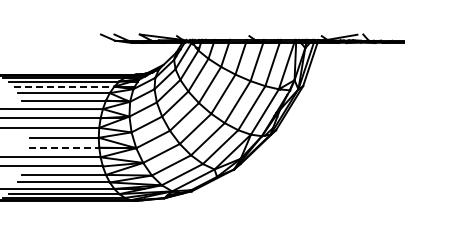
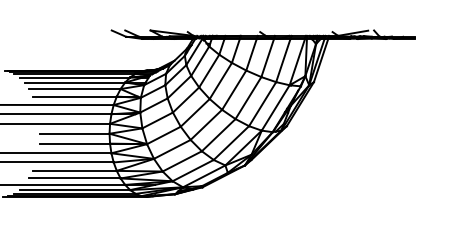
line: (64, 86) -> (75, 82), dashed -> solid
line: (64, 147) -> (75, 143), dashed -> solid

